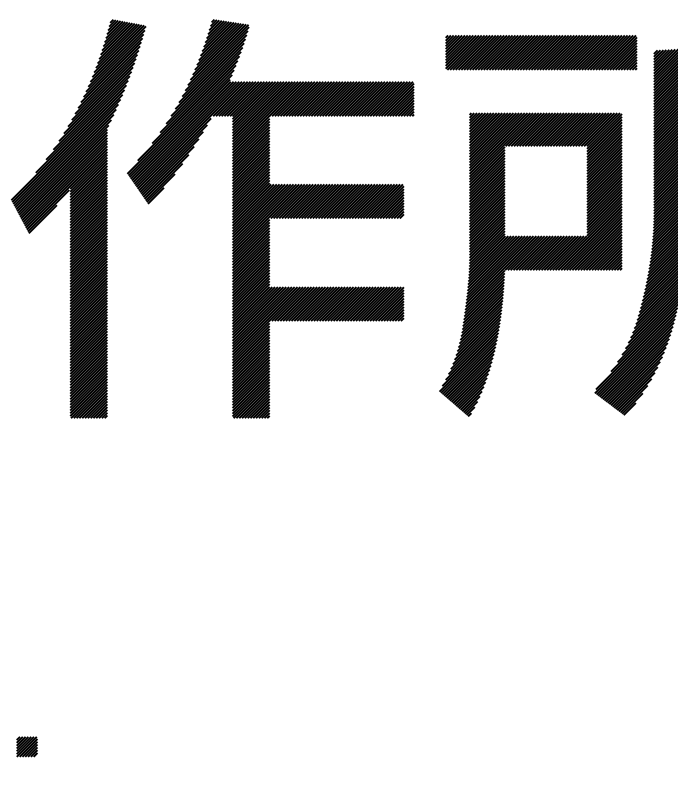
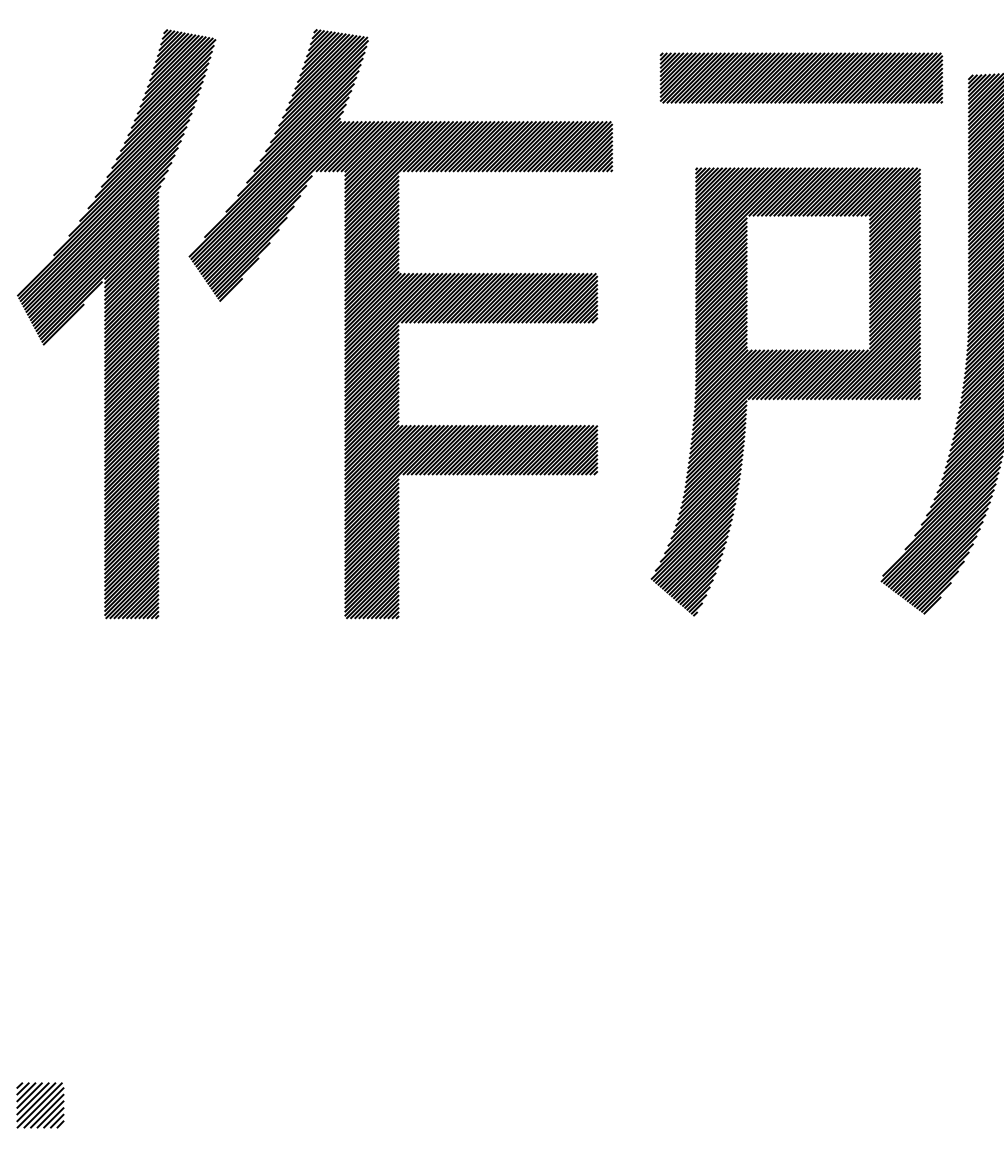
part: (26, 746) -> (39, 1105), size x1.6

